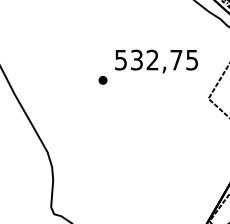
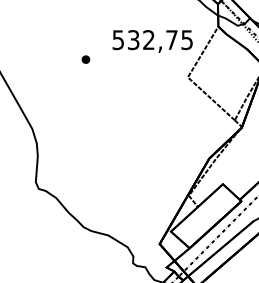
text: (156, 61) -> (152, 41), moved

